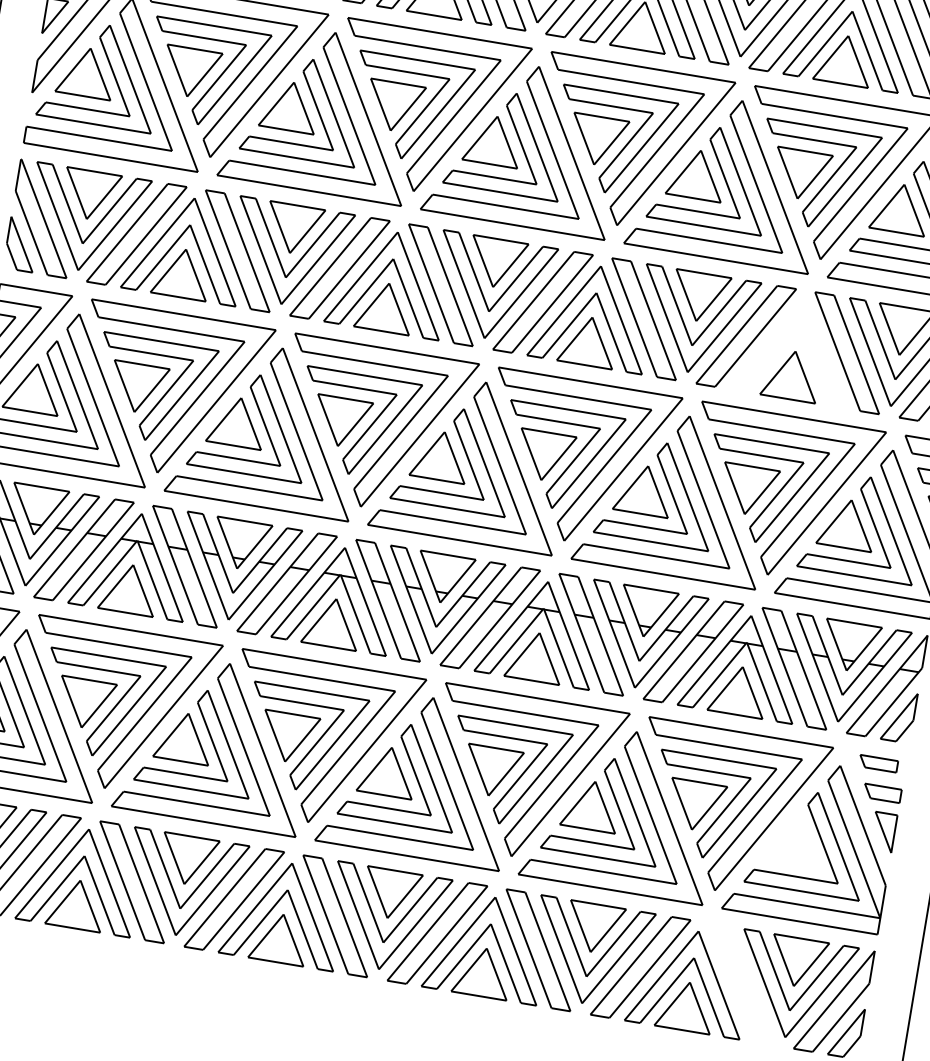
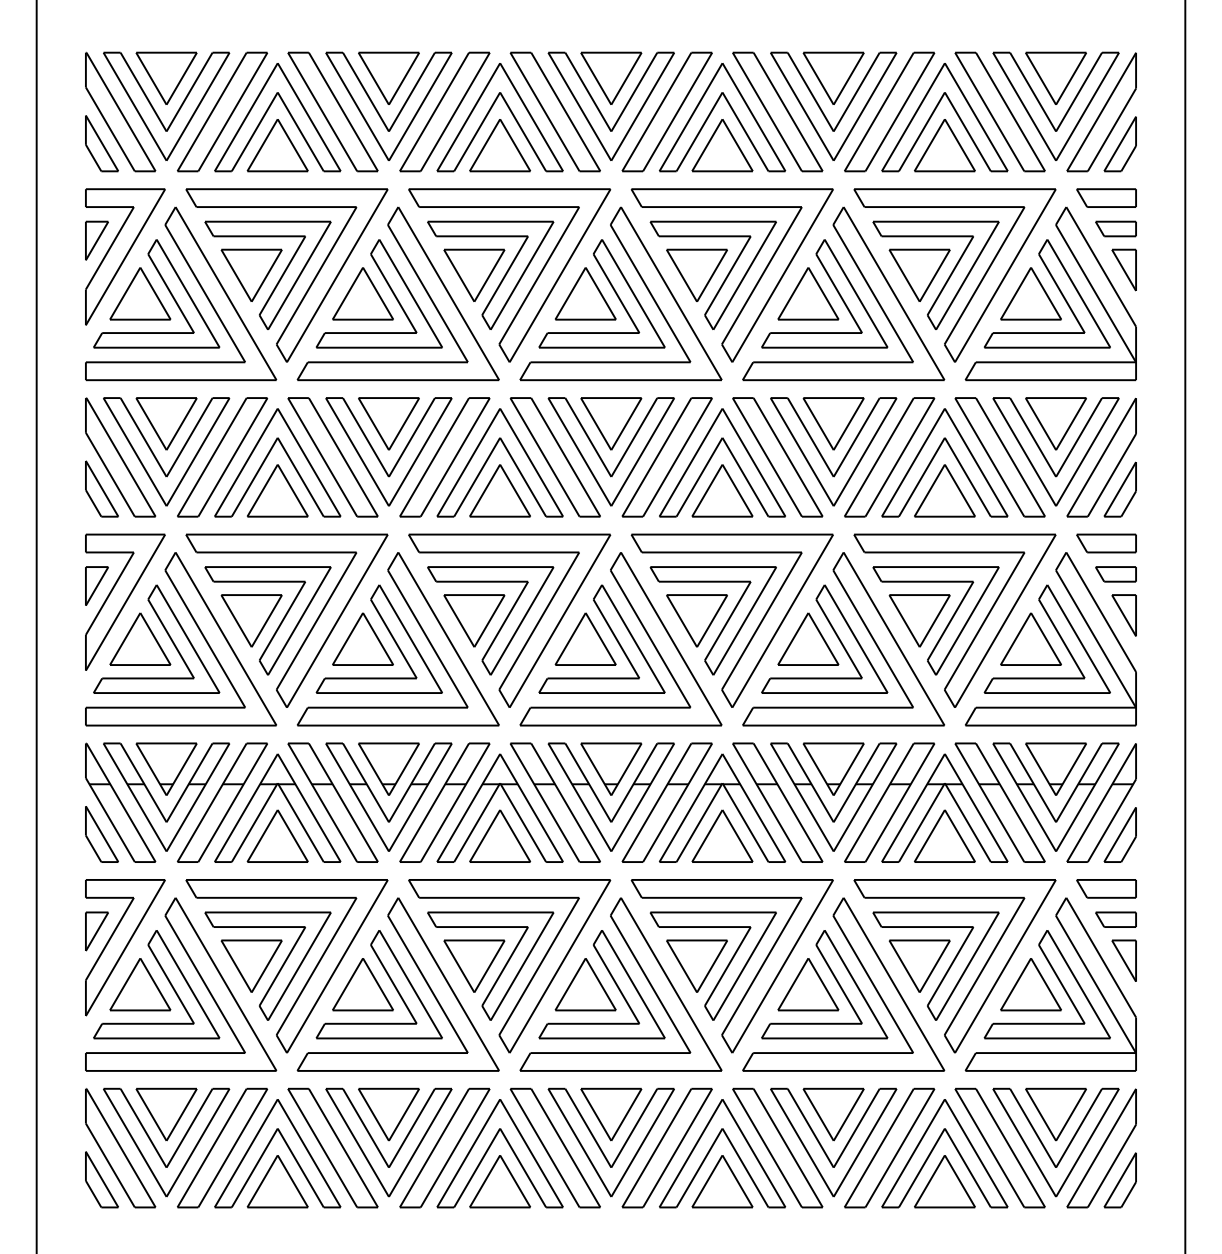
part: (788, 342) -> (935, 456), added
part: (878, 763) -> (1106, 888), size x1.43
part: (794, 839) -> (1030, 984), added
part: (741, 983) -> (999, 1147), added

